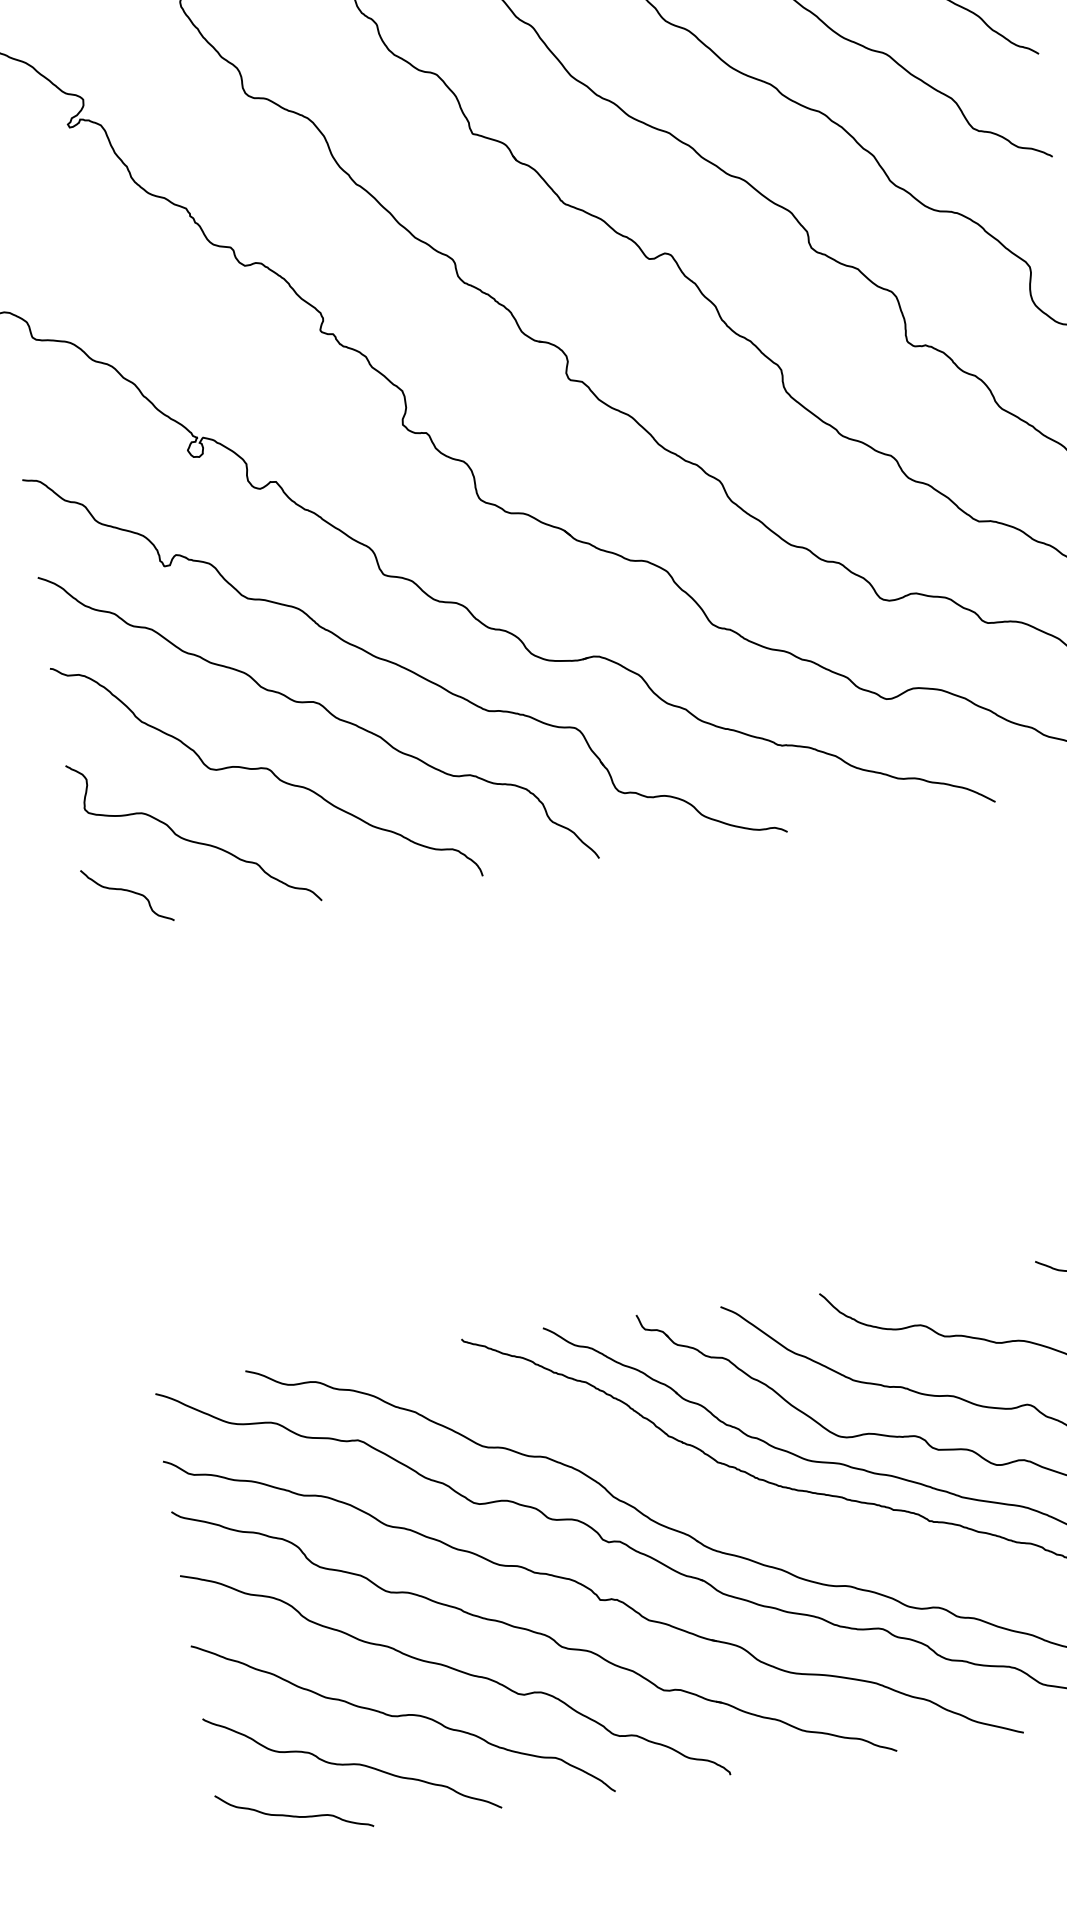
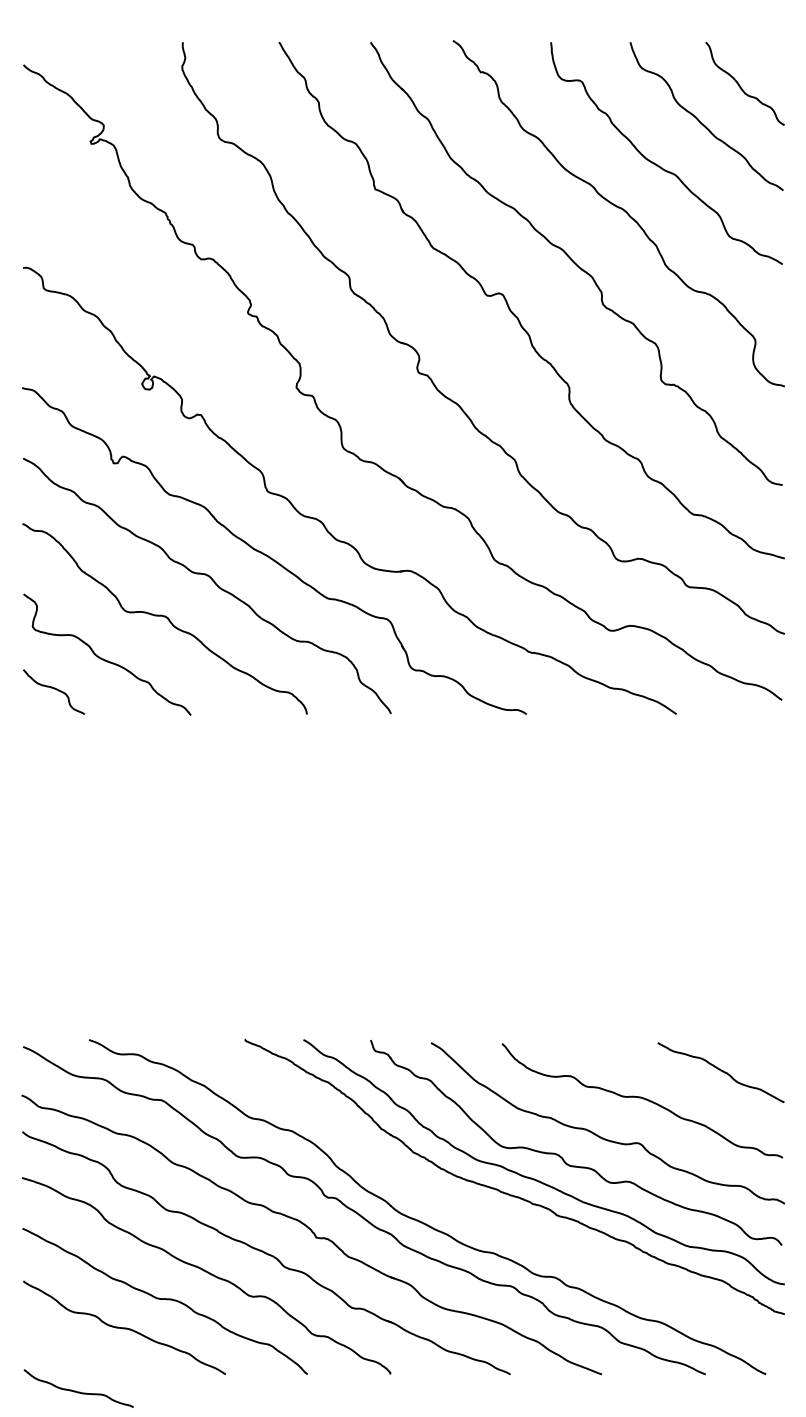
curve: (294, 1815) -> (78, 1391), moved

